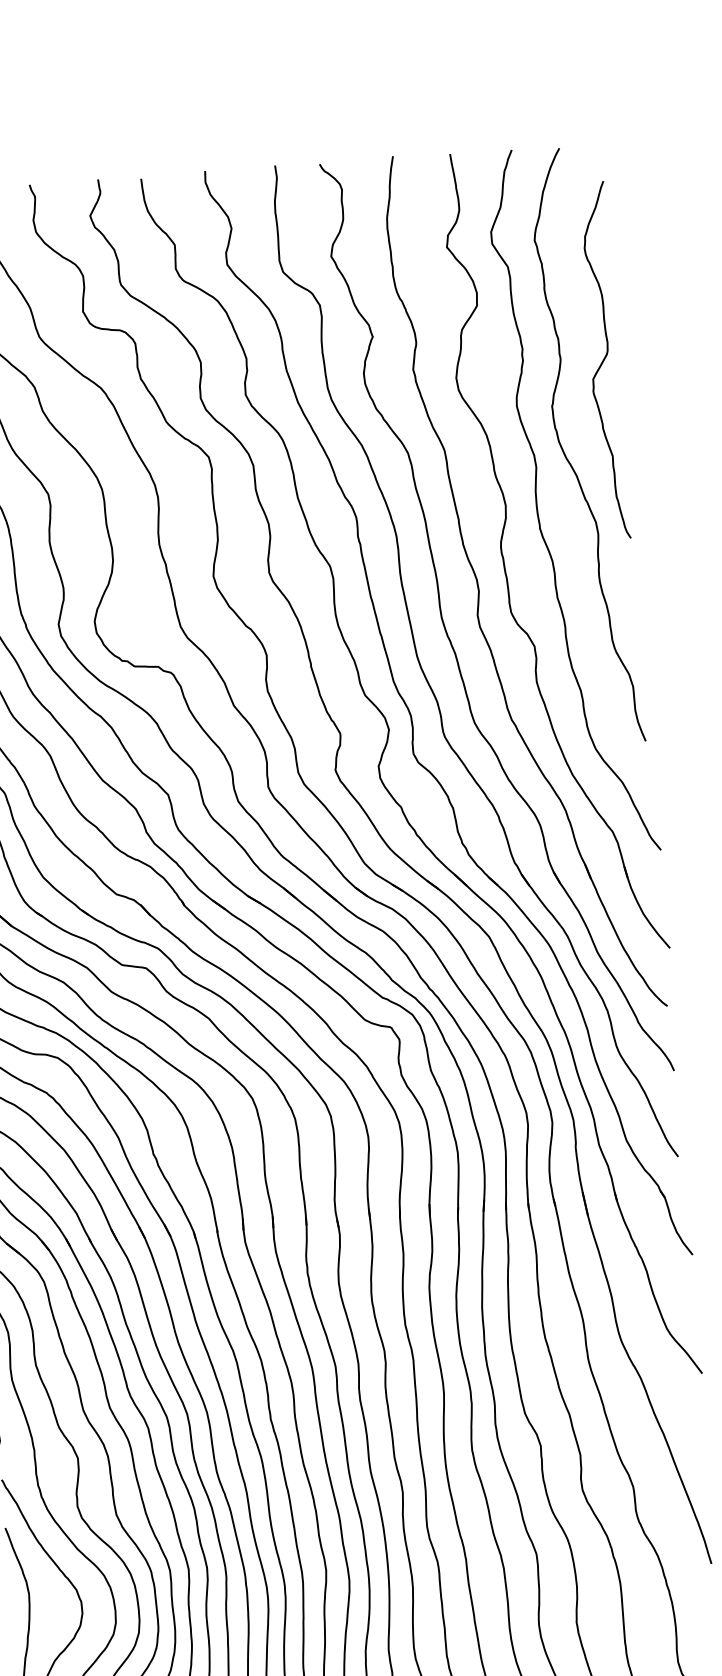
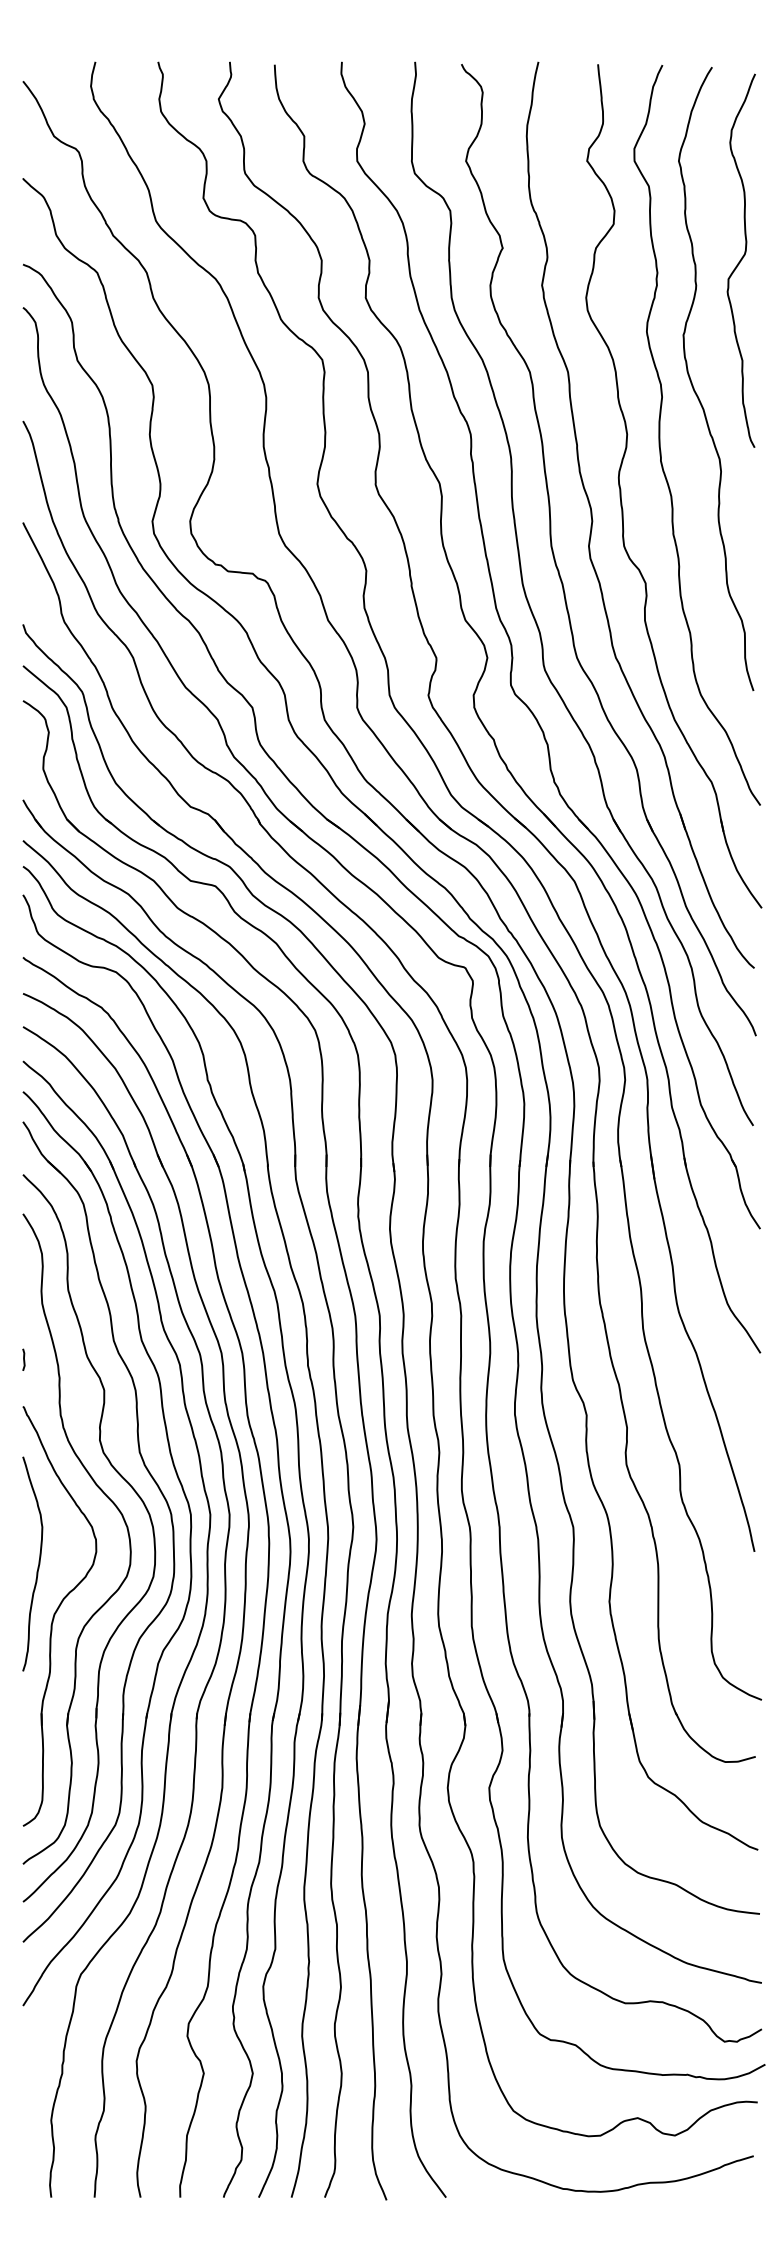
curve: (603, 360) -> (740, 260), moved

